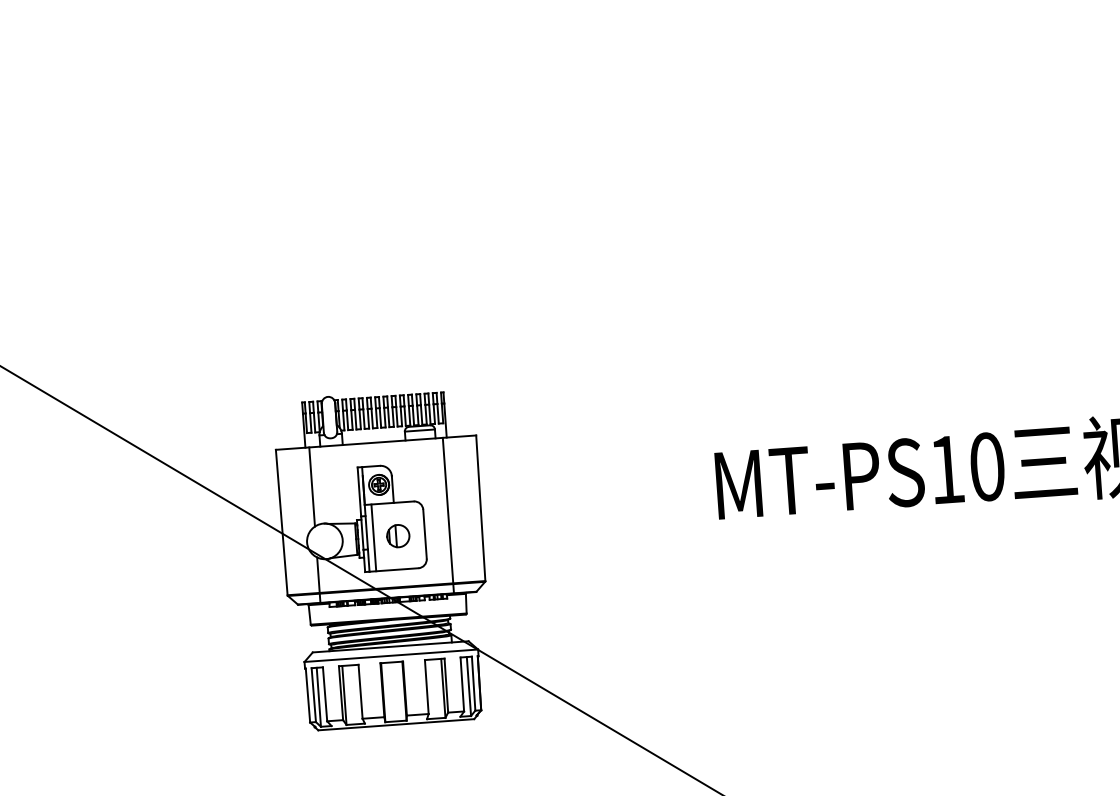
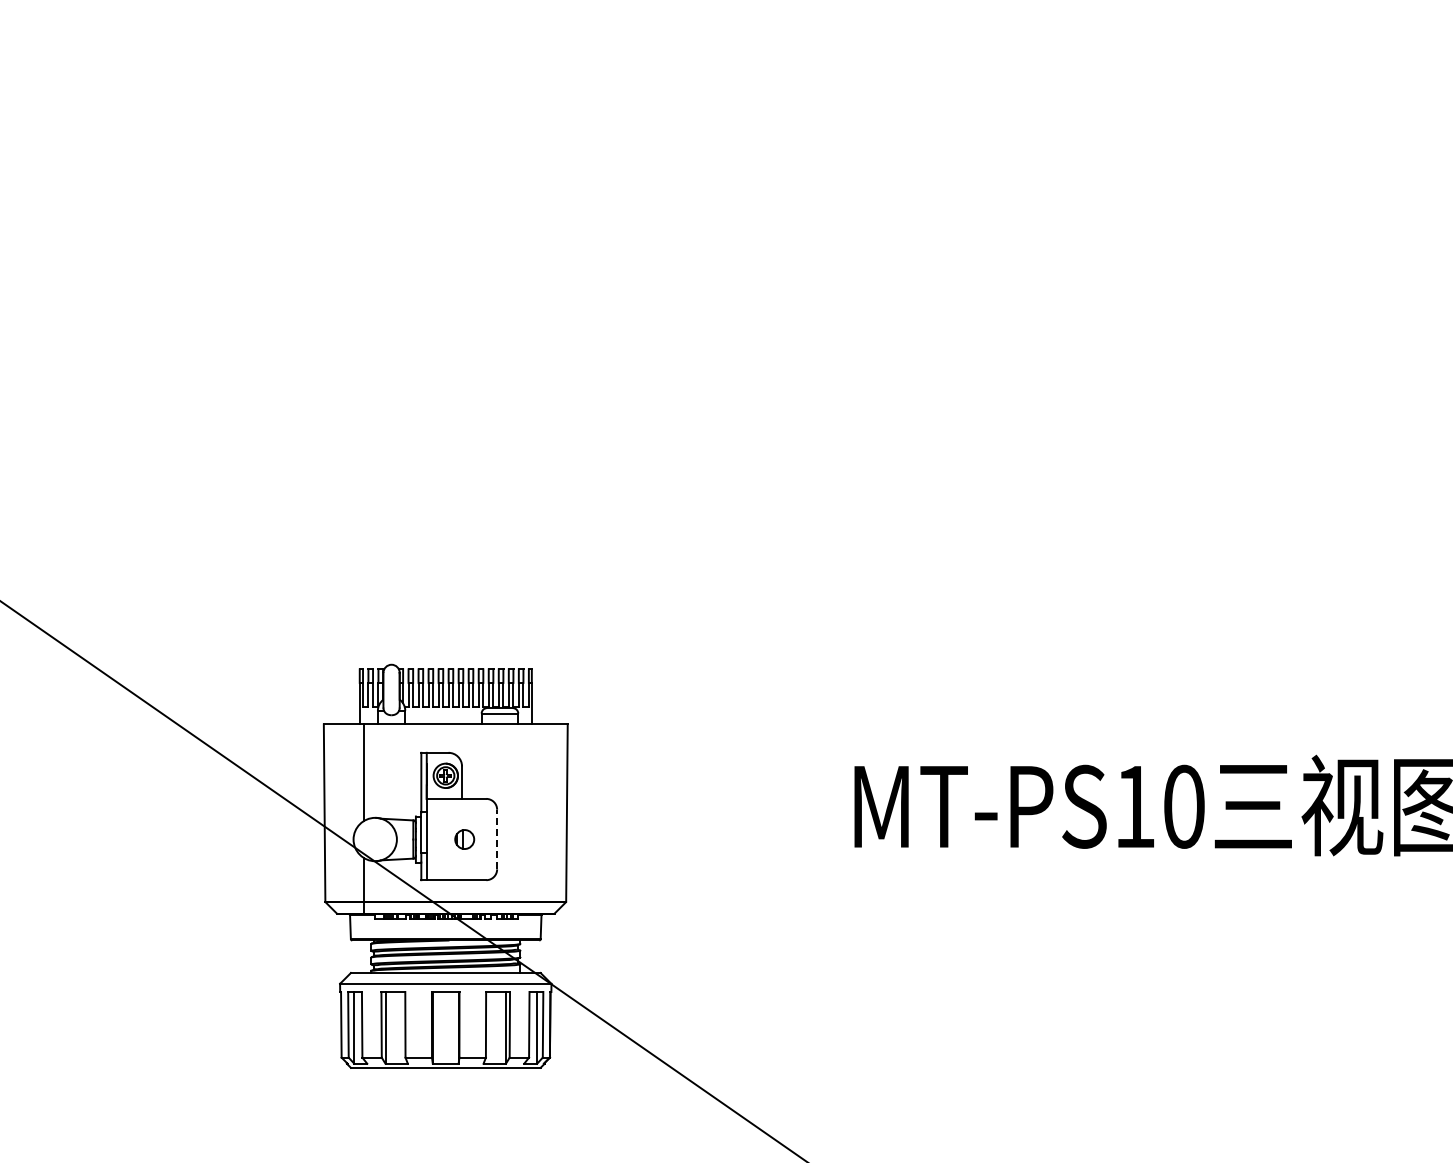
line: (448, 515) -> (527, 819), removed
line: (425, 534) -> (497, 839), solid -> dashed
part: (398, 536) -> (464, 839), size x0.7
line: (373, 537) -> (434, 839), removed

